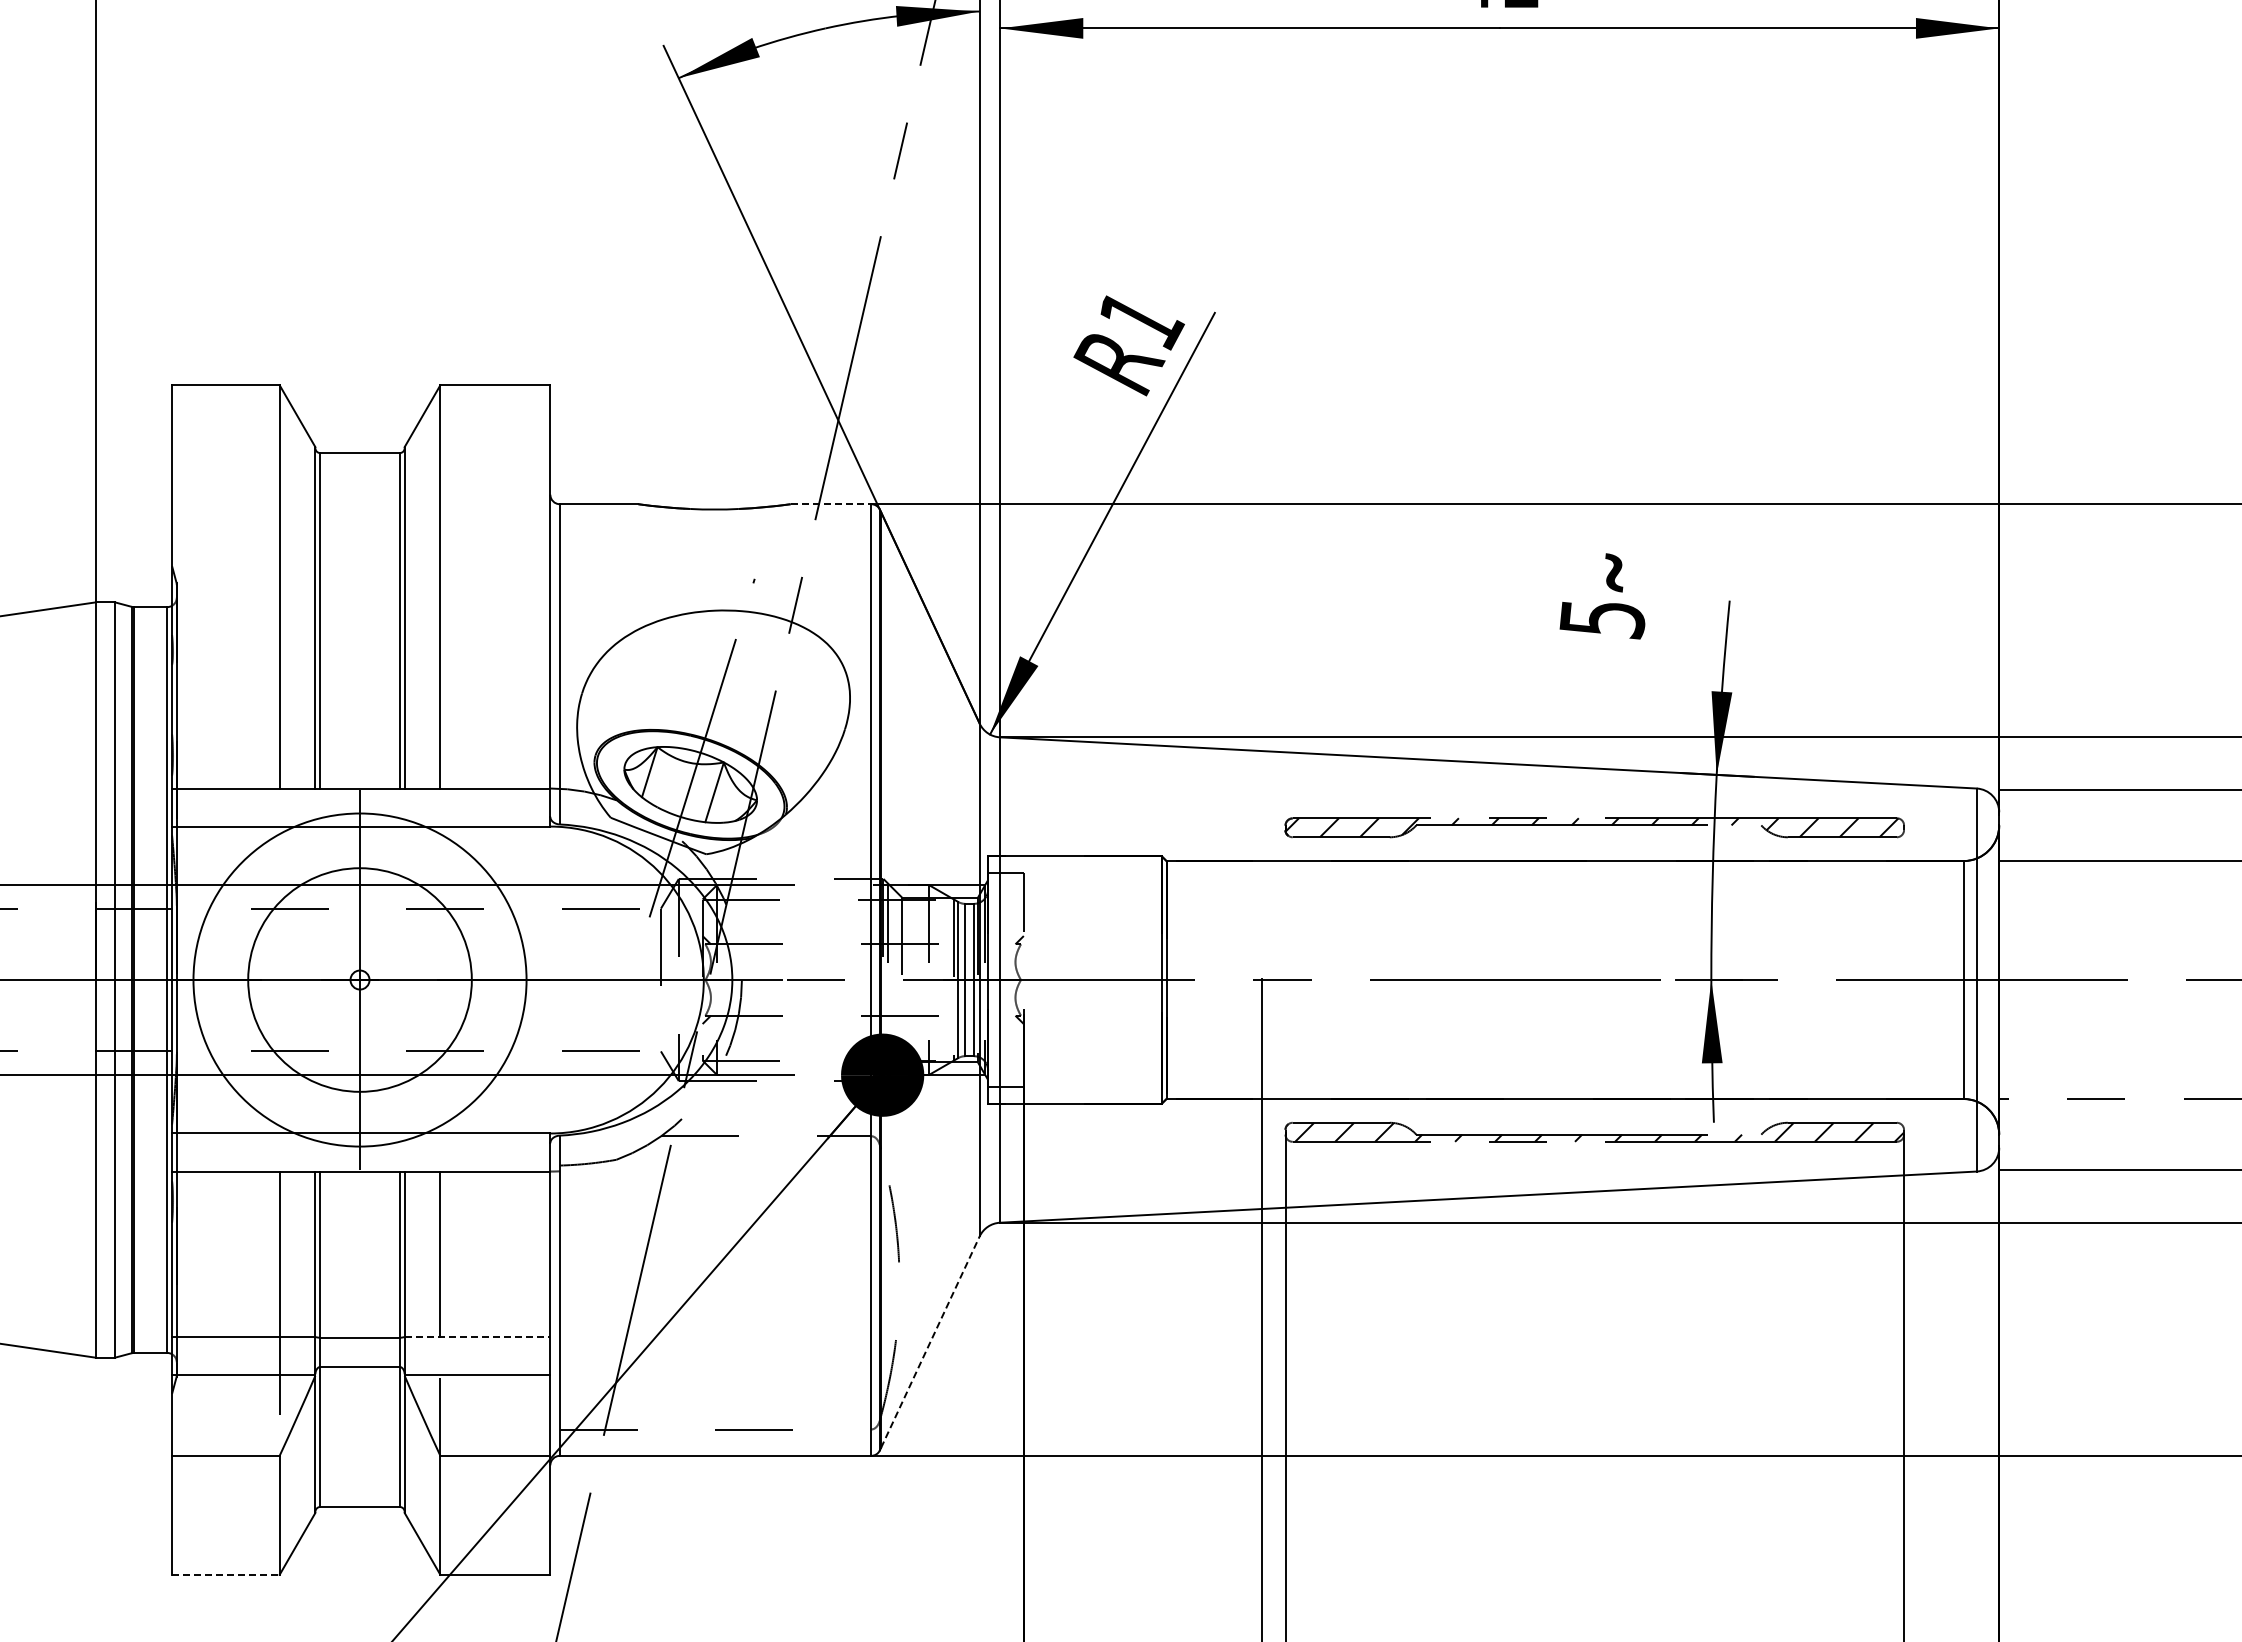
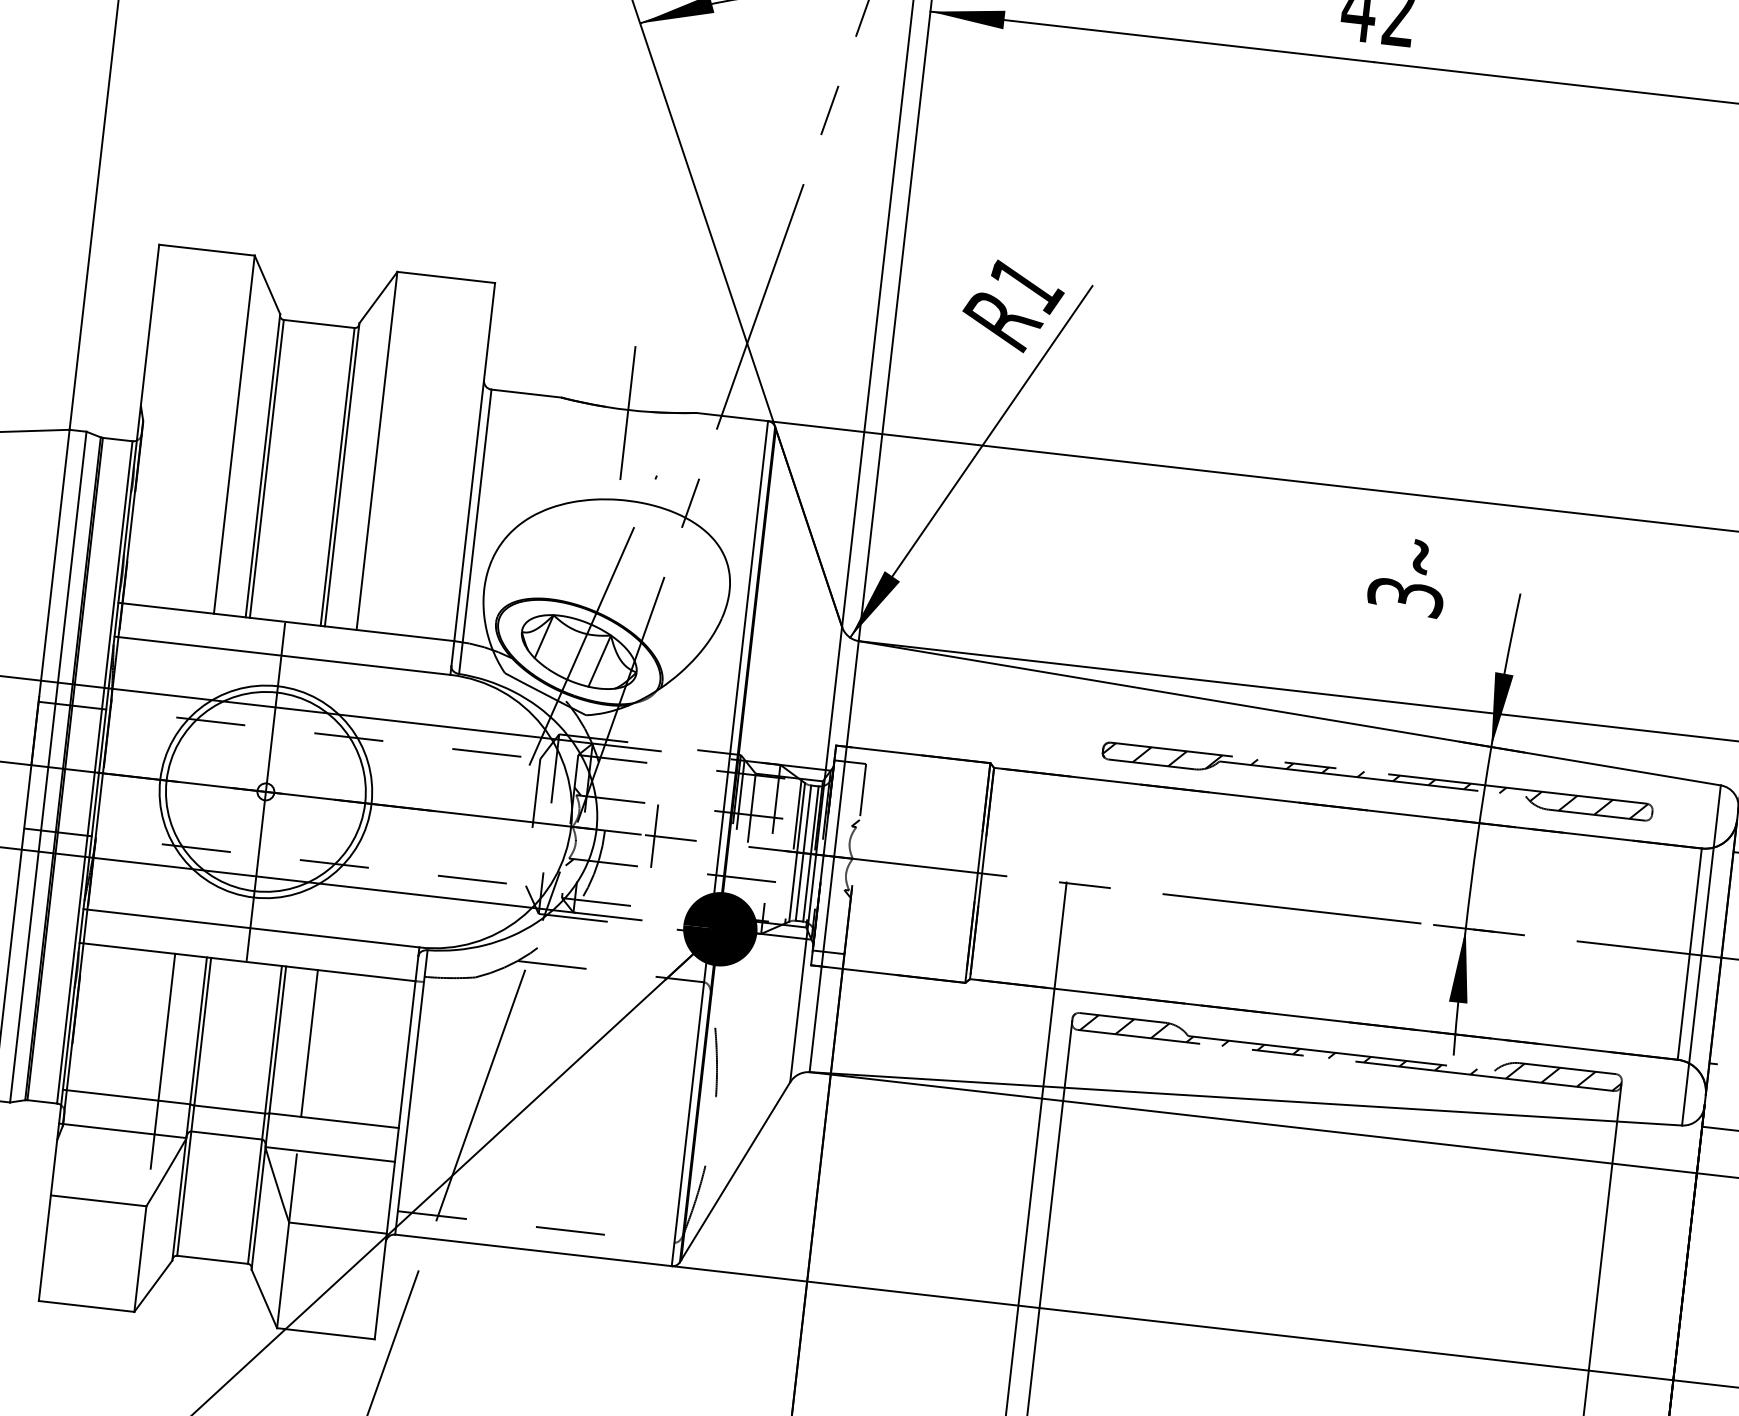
line: (831, 504) -> (732, 417), dashed -> solid
line: (714, 512) -> (627, 412), added
text: (1602, 619) -> (1405, 597), 5 -> 3
circle: (359, 979) -> (265, 791), size x0.71
line: (797, 979) -> (654, 835), added
line: (477, 1336) -> (334, 1120), dashed -> solid
line: (930, 1342) -> (735, 1171), dashed -> solid
line: (225, 1574) -> (86, 1306), dashed -> solid

